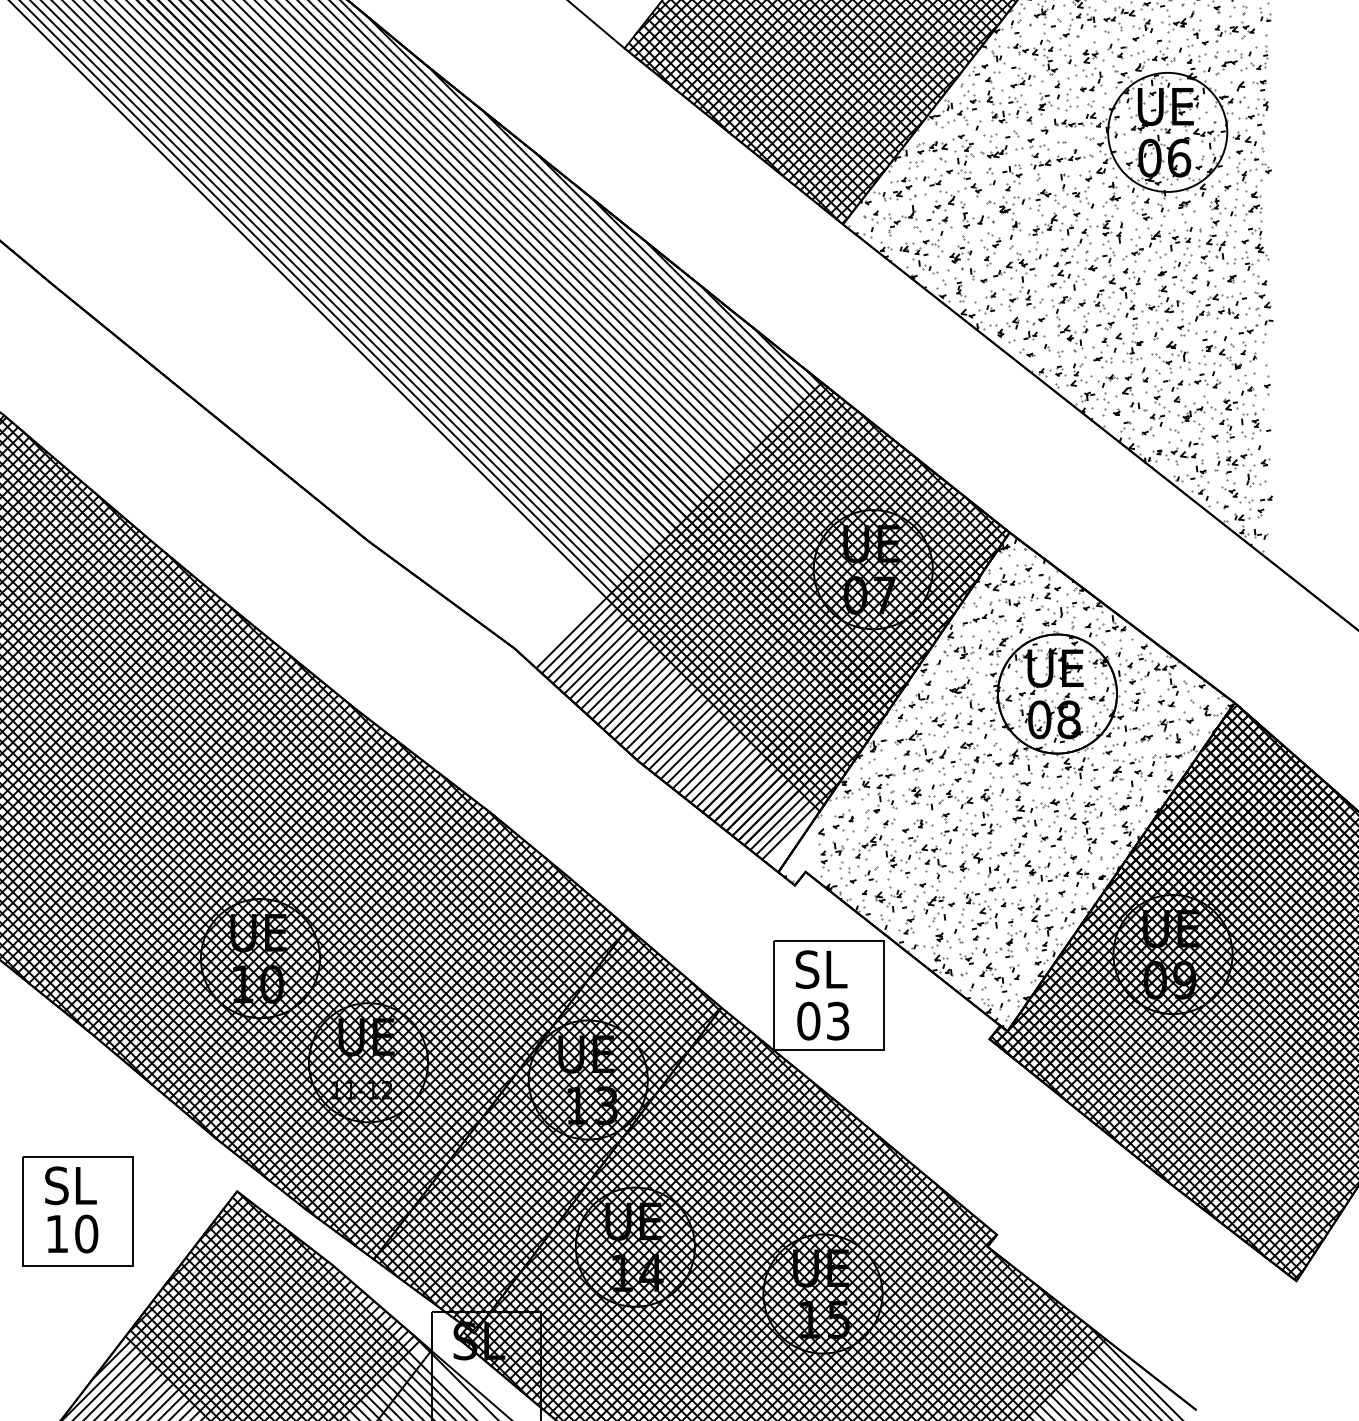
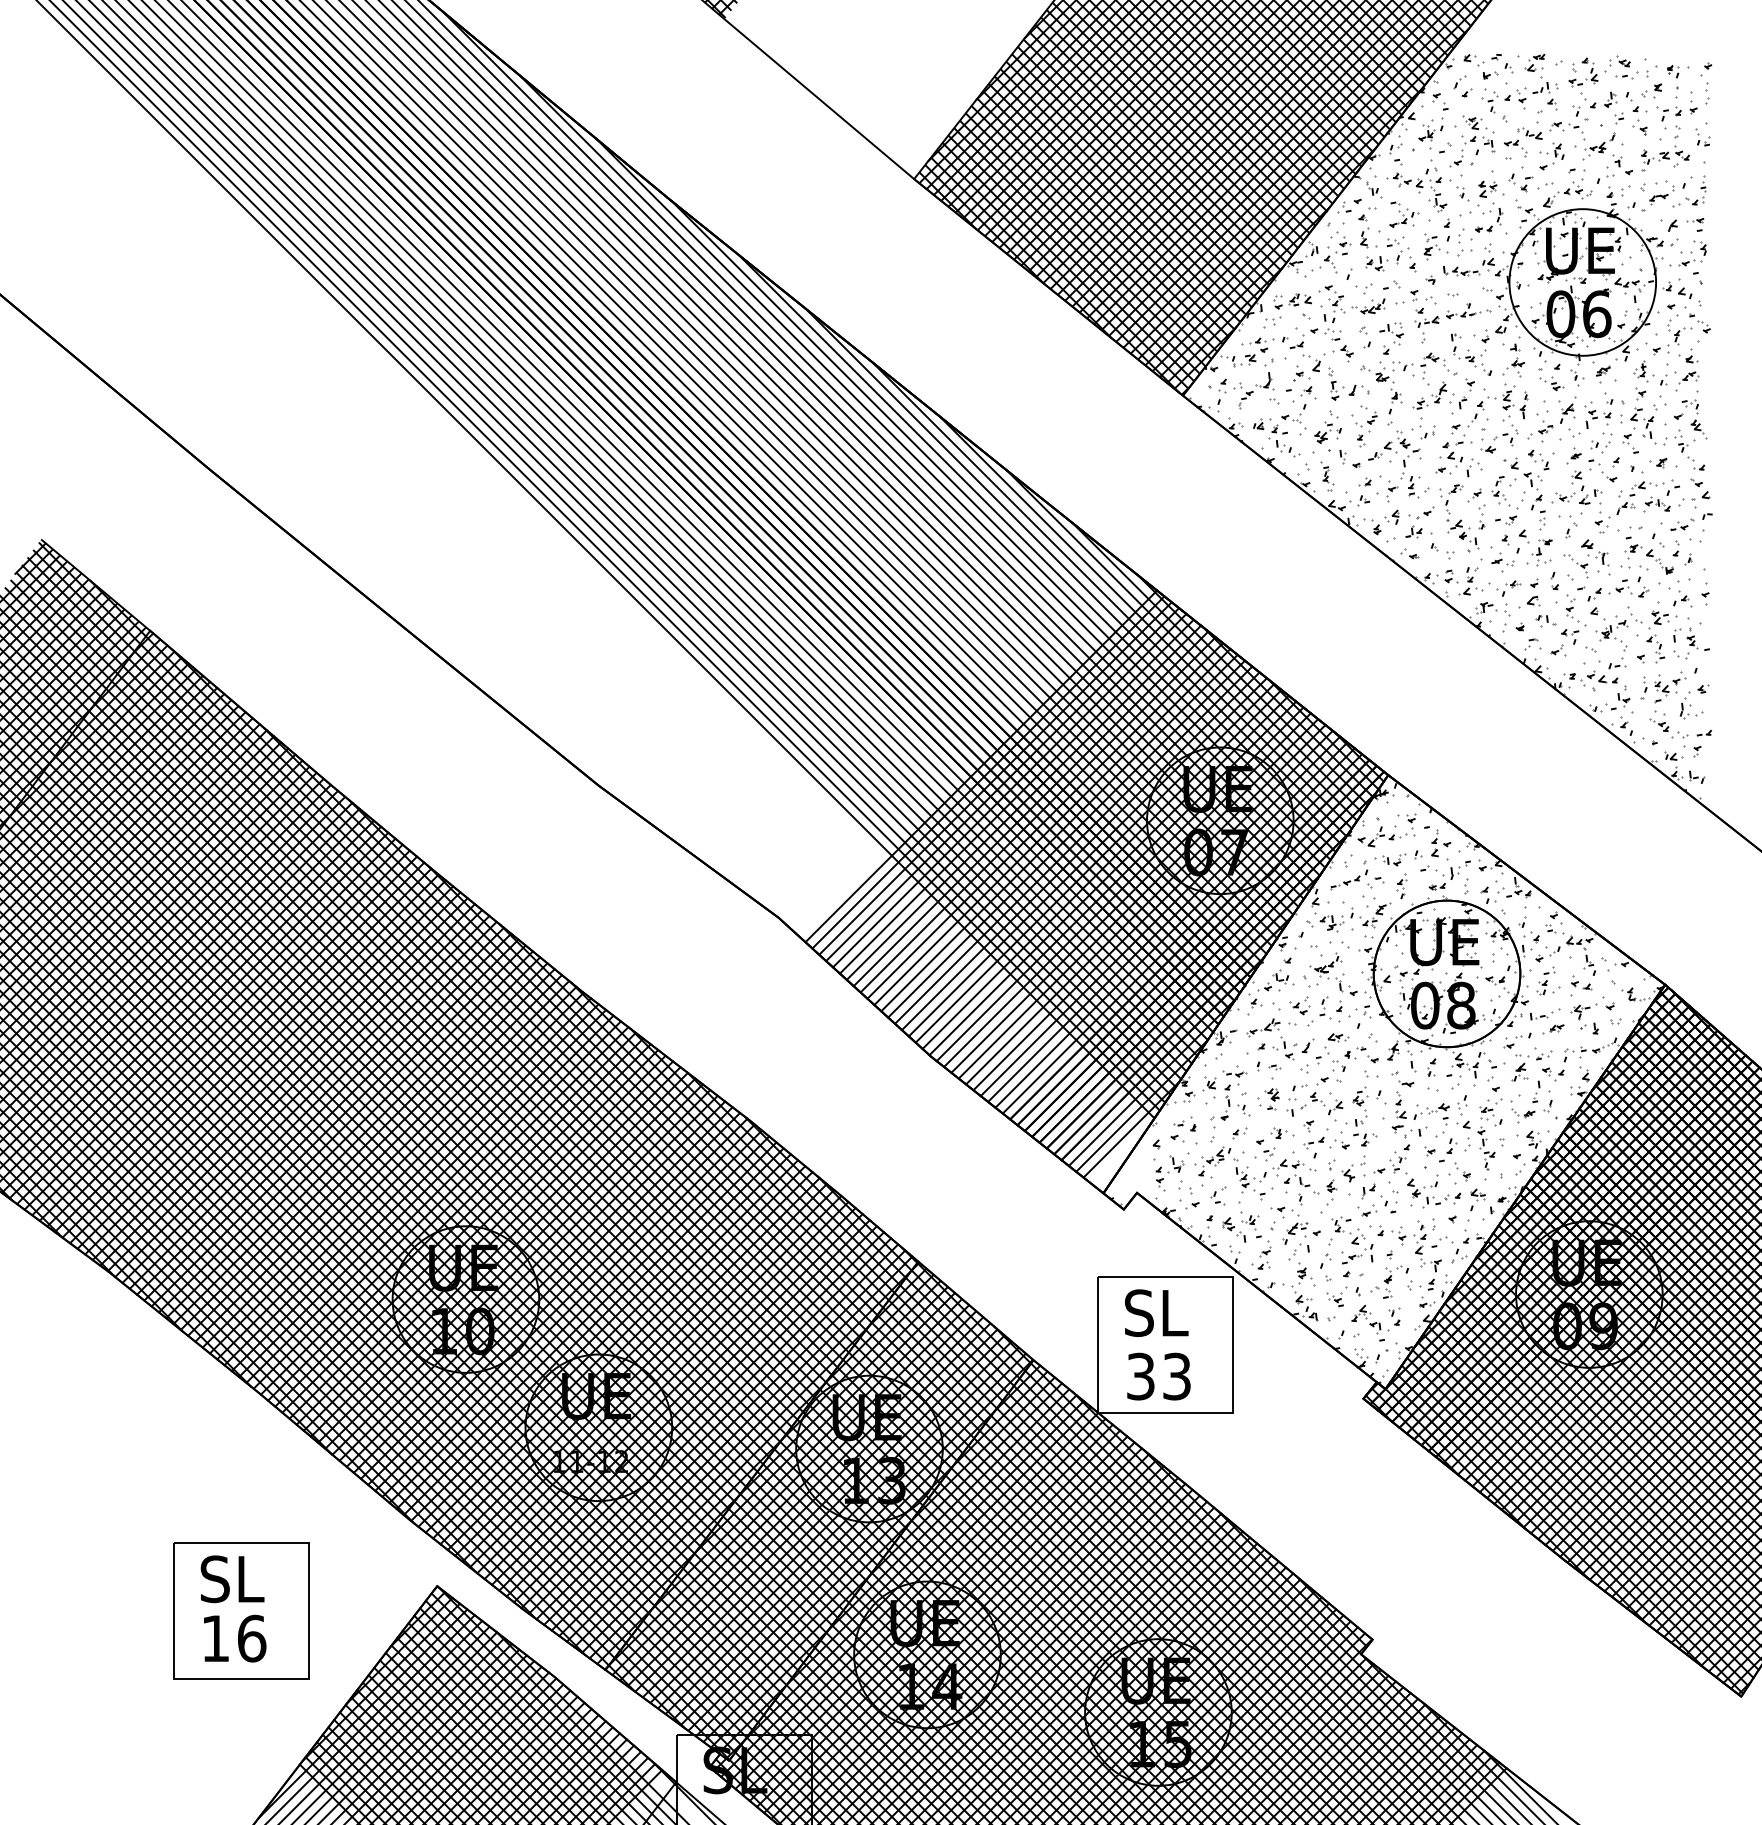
text: (808, 1021) -> (1140, 1376), 03 -> 33
text: (86, 1233) -> (251, 1638), 10 -> 16

